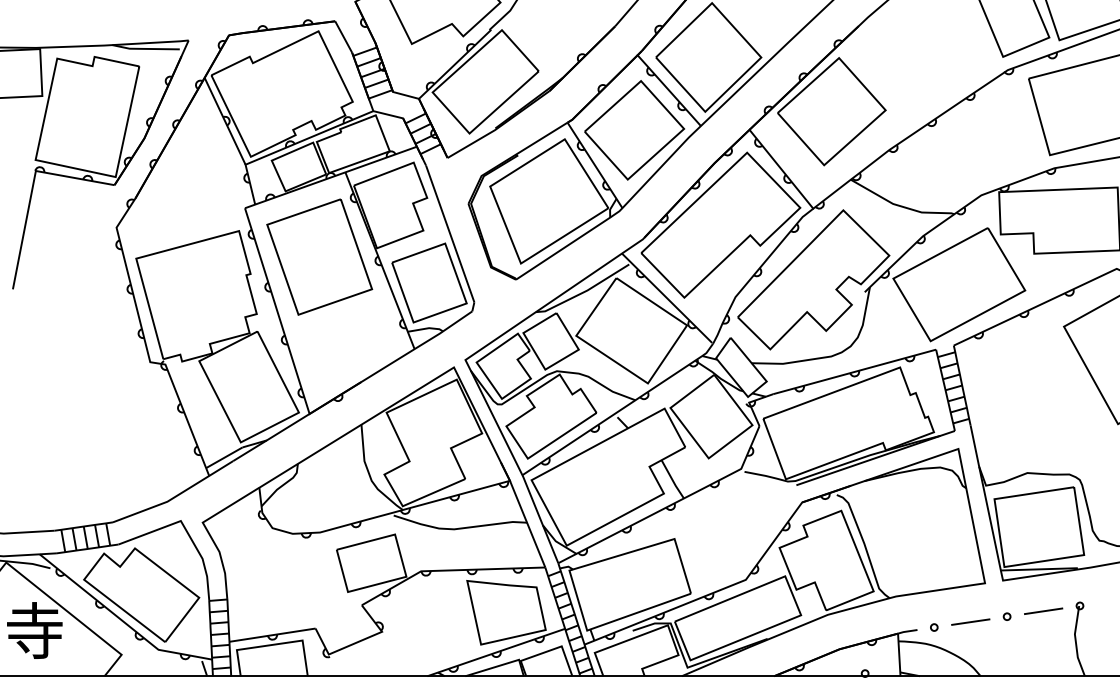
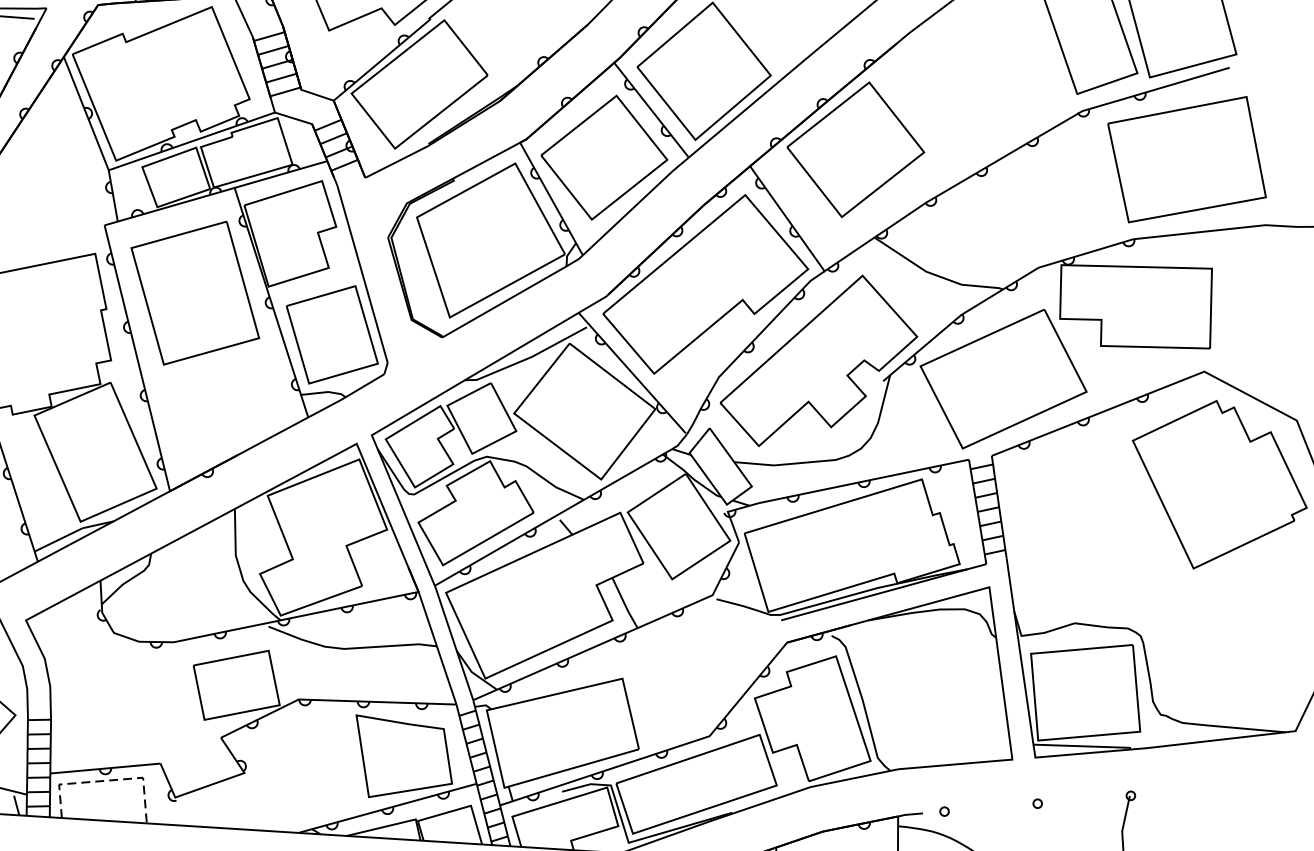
line: (1043, 610) -> (1084, 798), removed
line: (970, 621) -> (990, 806), removed
line: (275, 644) -> (108, 780), solid -> dashed

